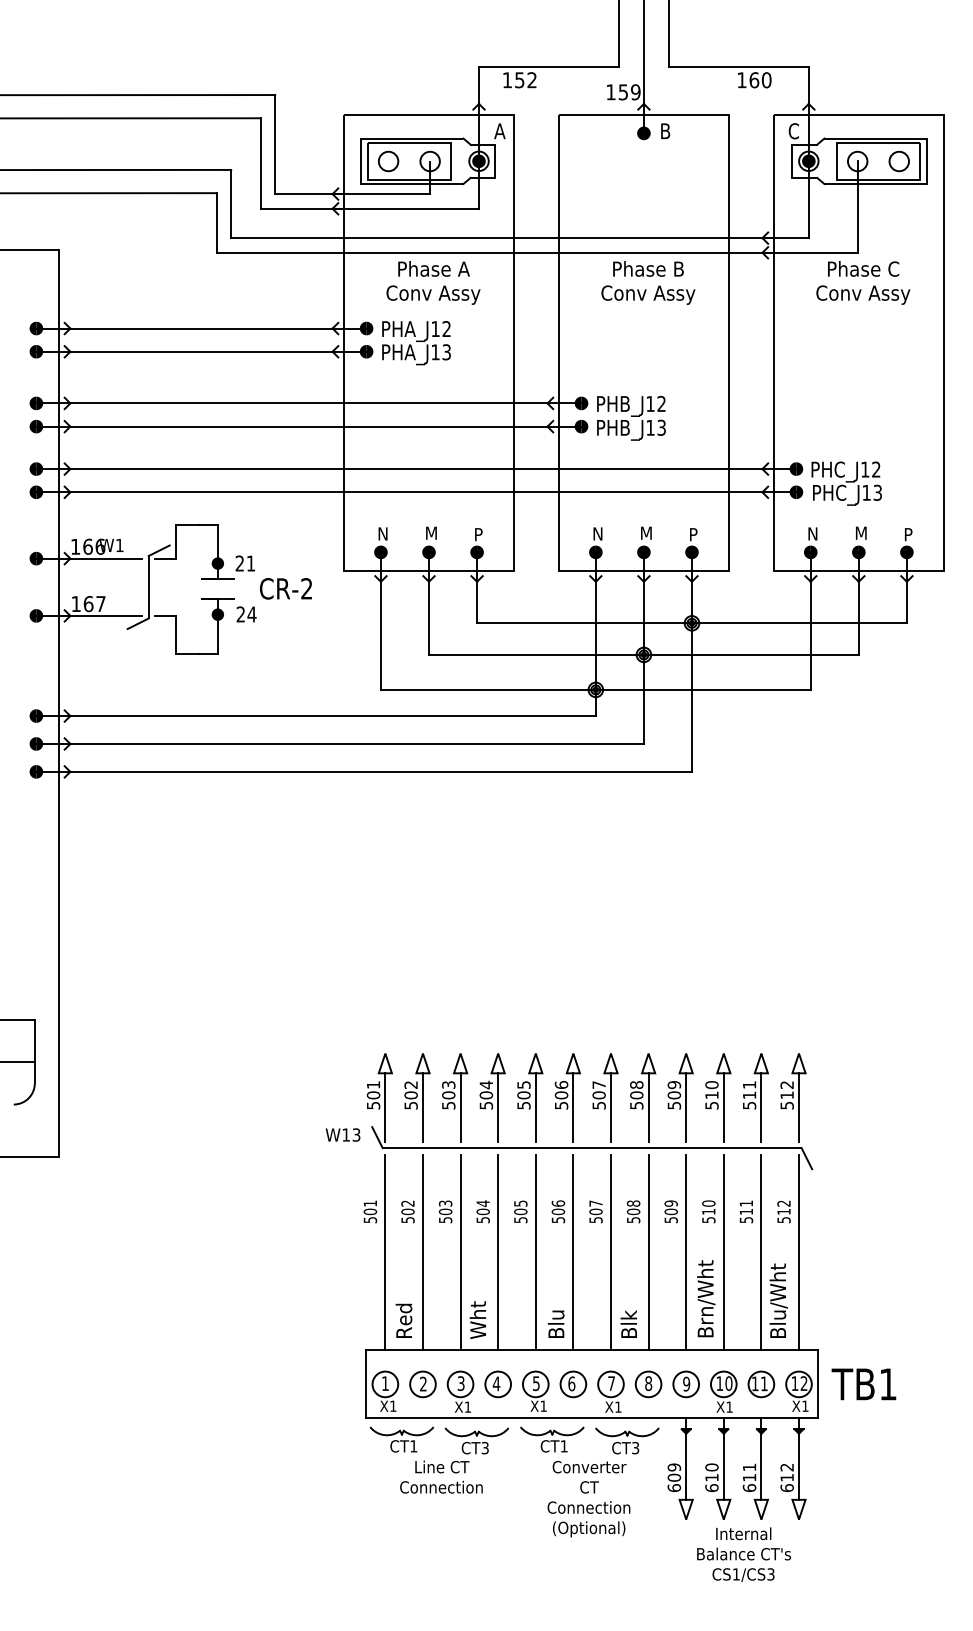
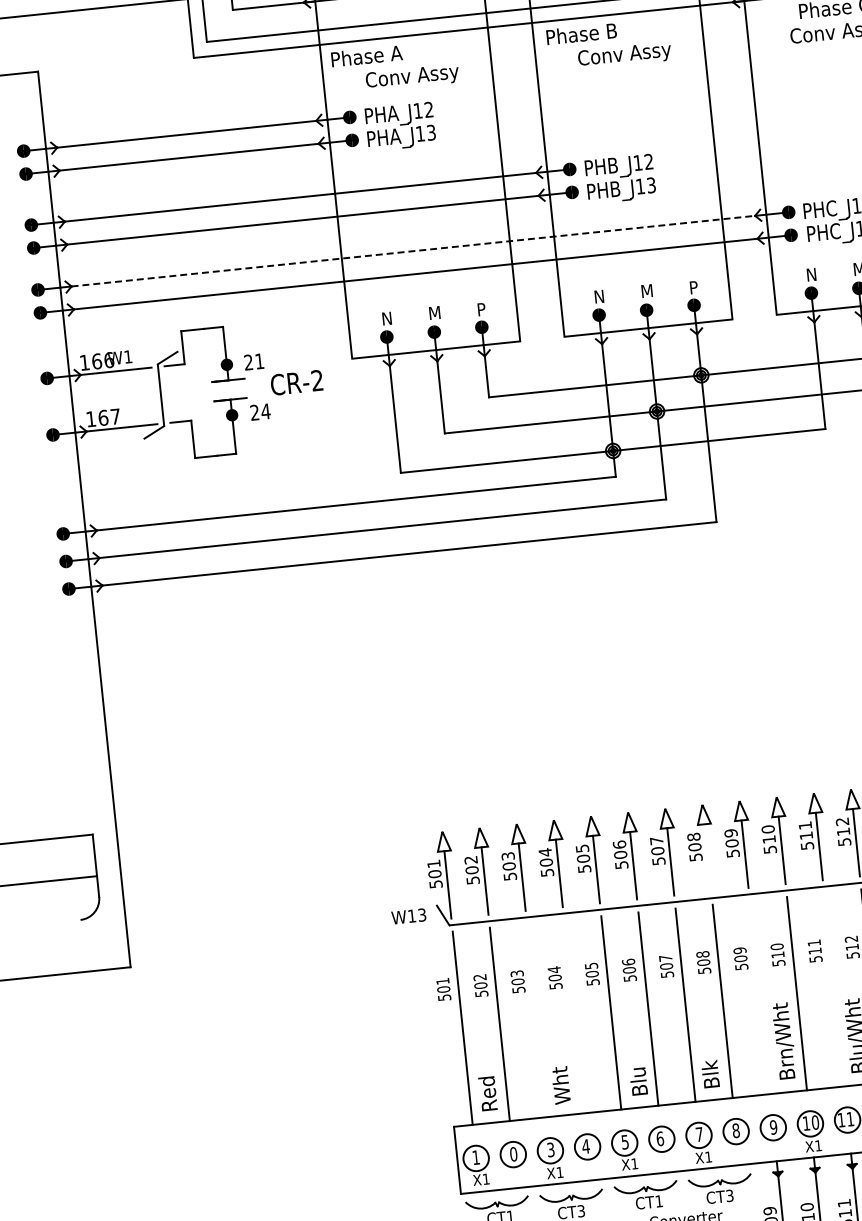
text: (433, 268) -> (366, 55), moved
text: (648, 268) -> (581, 33), moved
line: (416, 469) -> (413, 251), solid -> dashed
line: (648, 1107) -> (707, 858), removed
line: (460, 1252) -> (536, 1020), removed
line: (498, 1252) -> (574, 1016), removed
line: (686, 1252) -> (760, 997), removed
line: (761, 1252) -> (834, 989), removed
text: (422, 1383) -> (512, 1153), 2 -> 0

